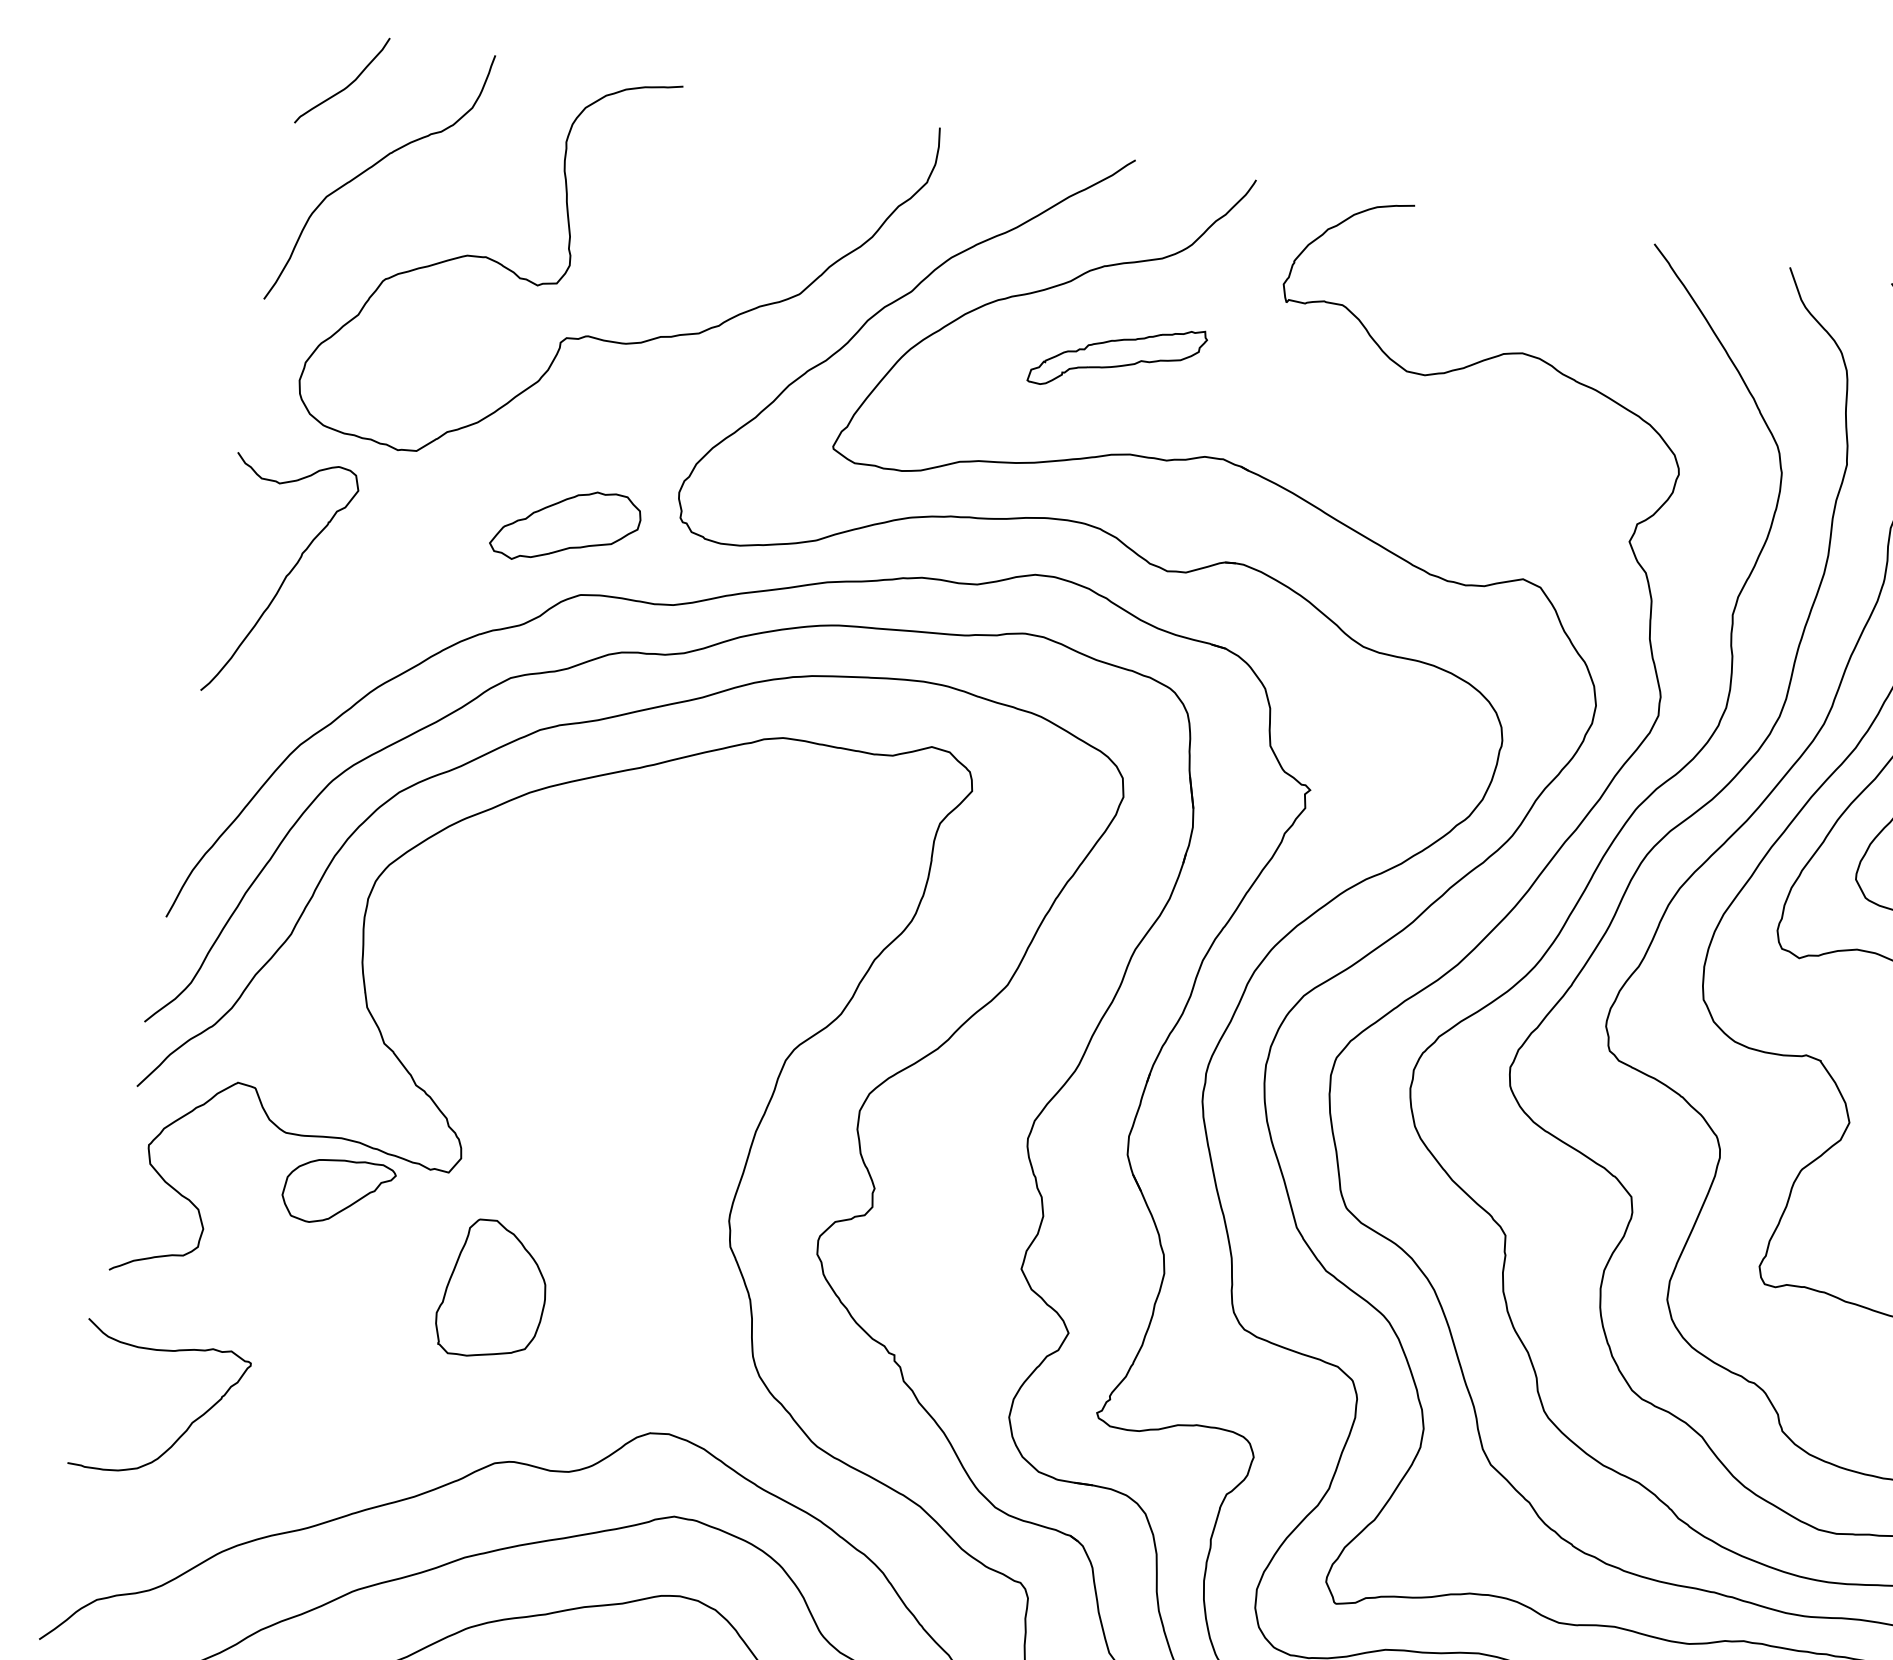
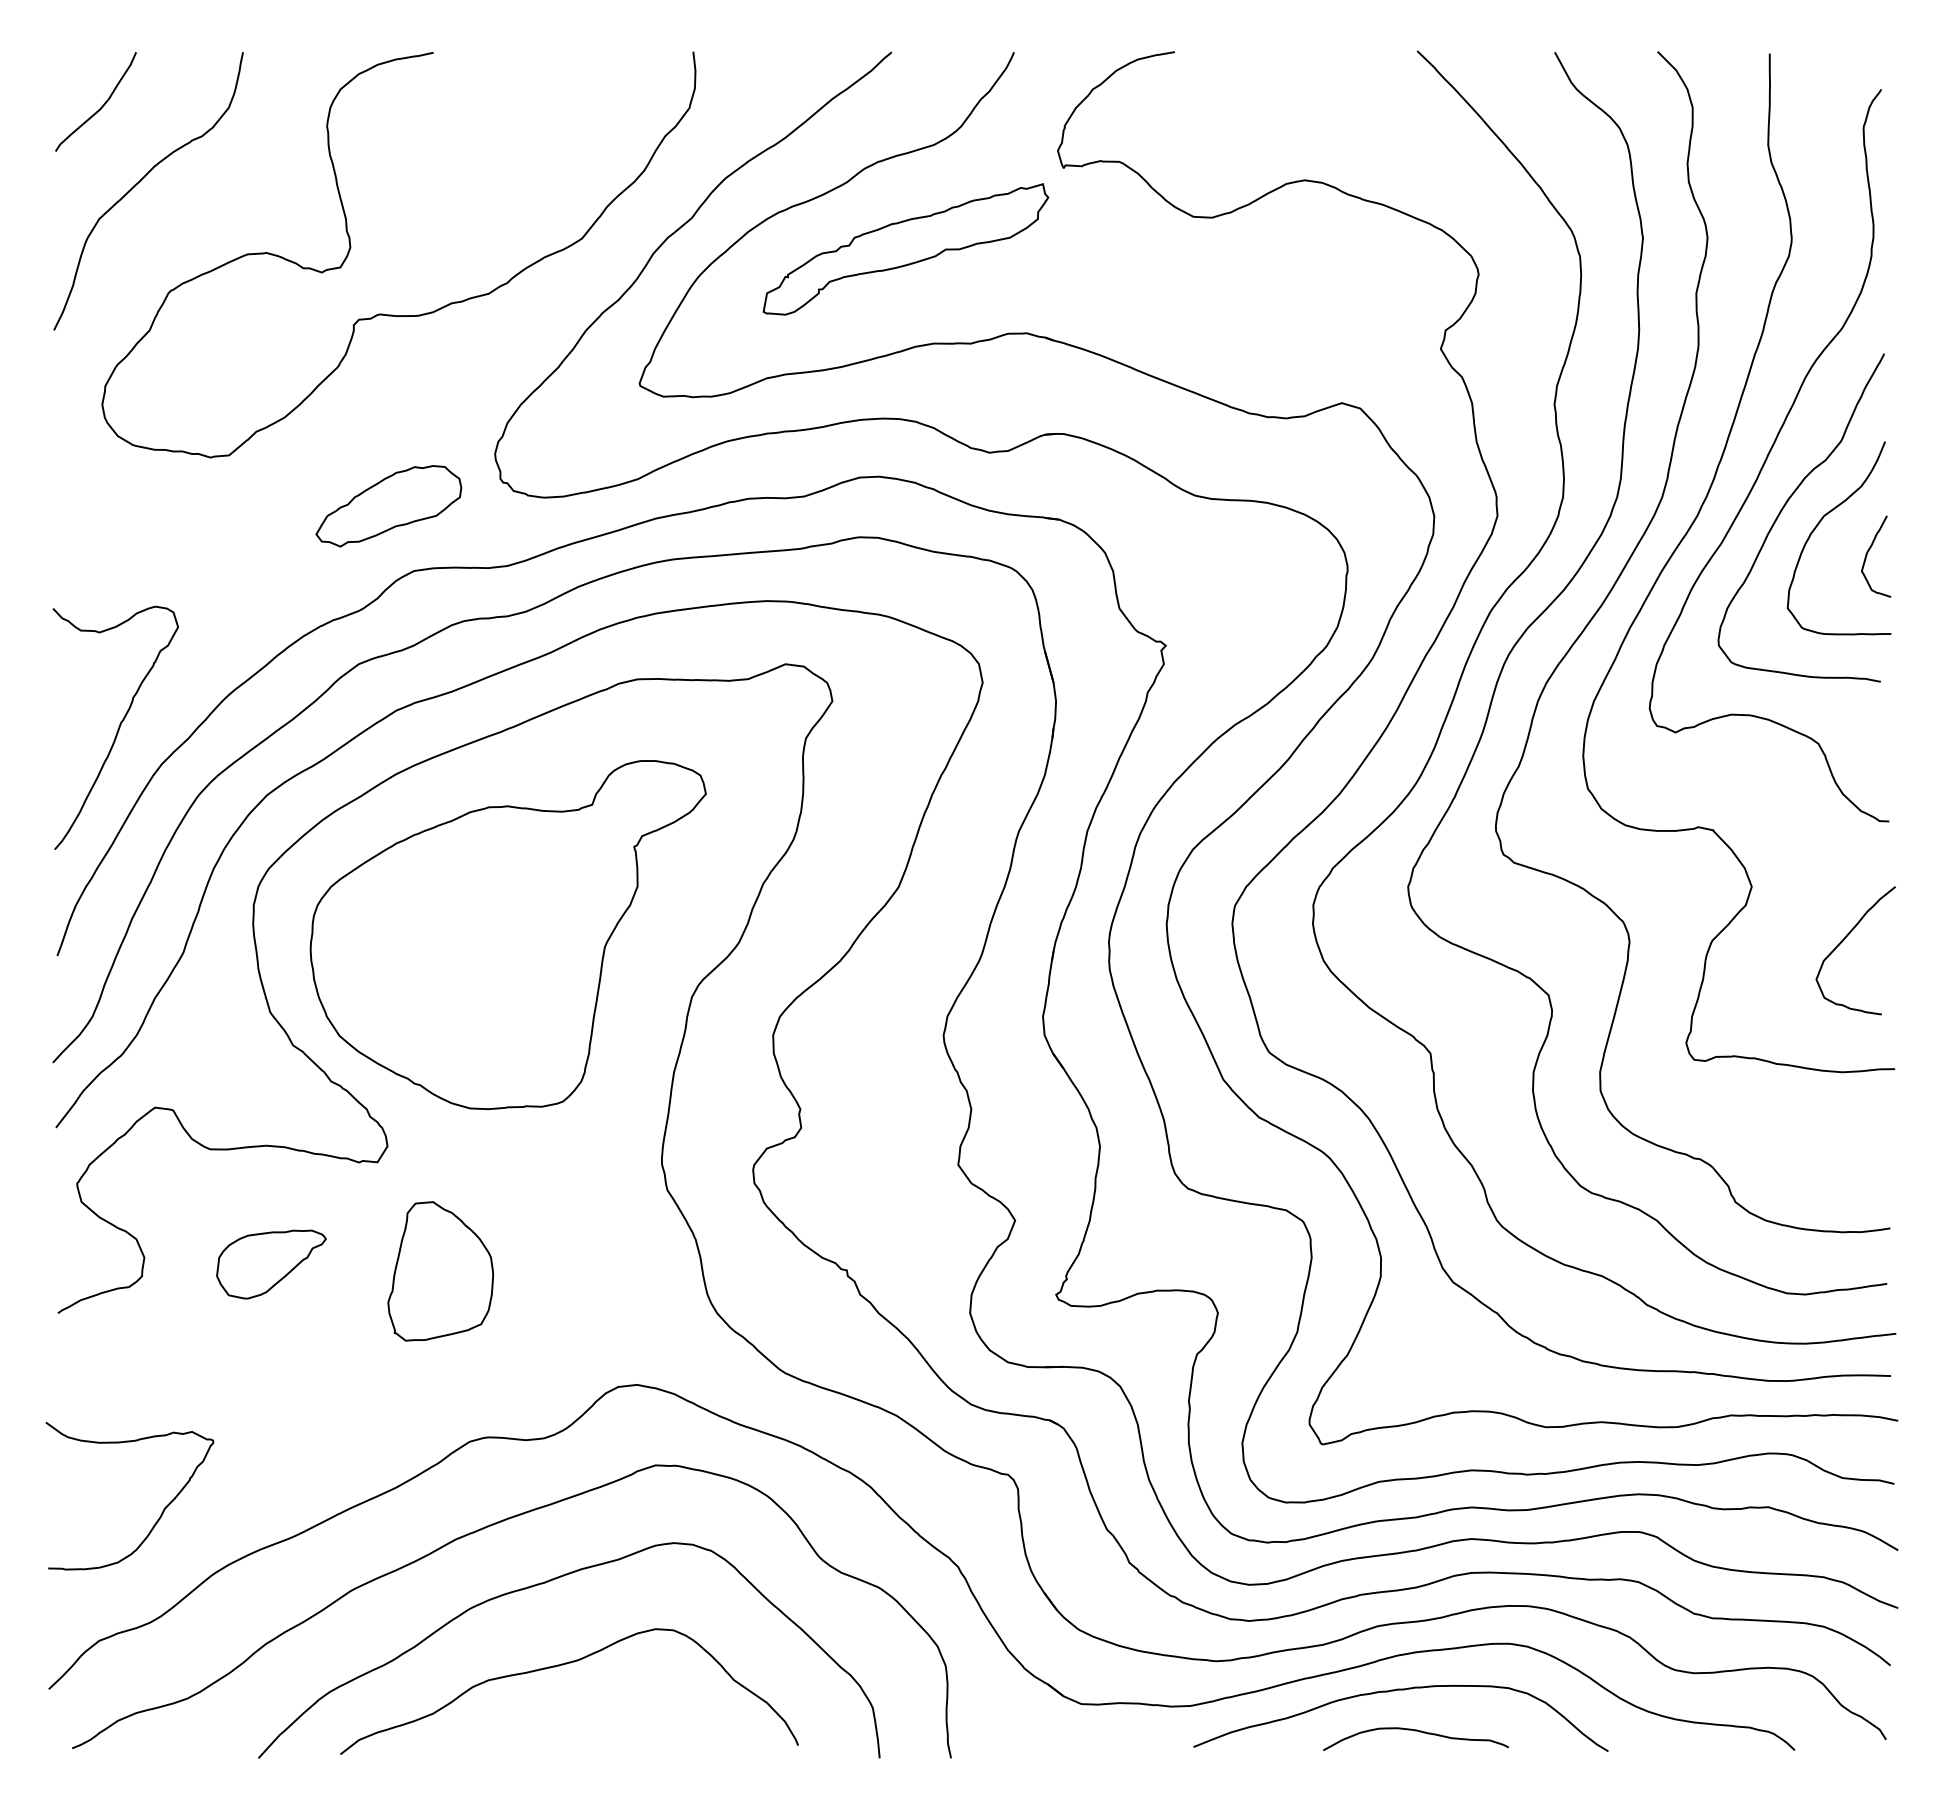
part: (1117, 357) -> (905, 249), size x1.67
curve: (281, 582) -> (117, 729), moved
part: (613, 969) -> (507, 935), added
part: (338, 1192) -> (271, 1264), moved
curve: (188, 1426) -> (161, 1512), moved

